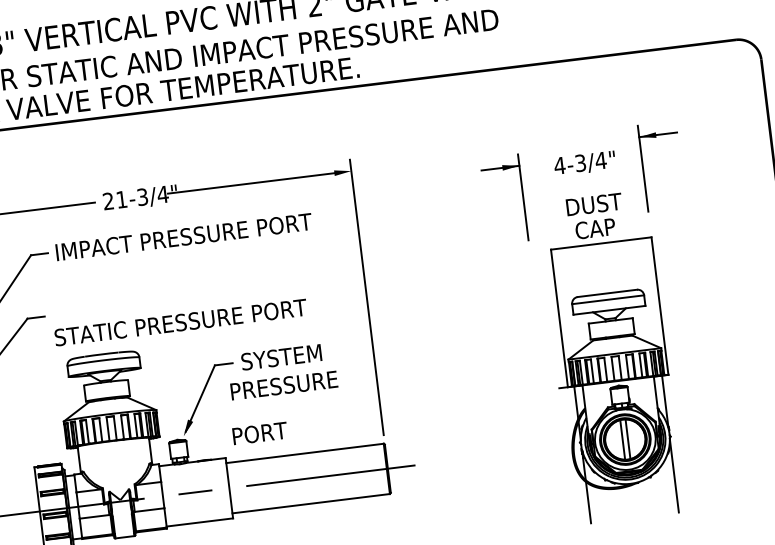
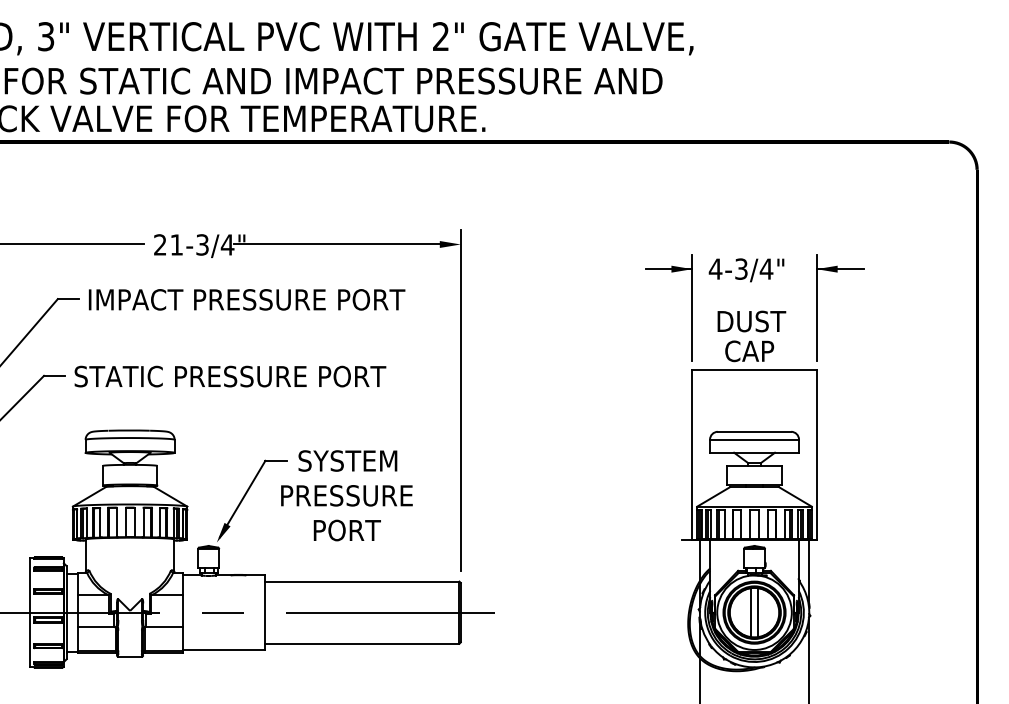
part: (643, 168) -> (817, 307), moved
part: (522, 196) -> (691, 307), moved
text: (180, 322) -> (230, 376), moved
text: (259, 433) -> (346, 530), moved

